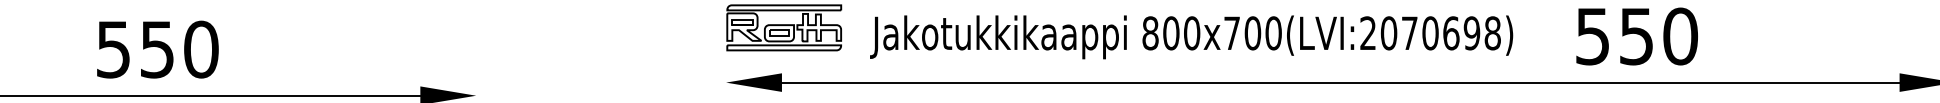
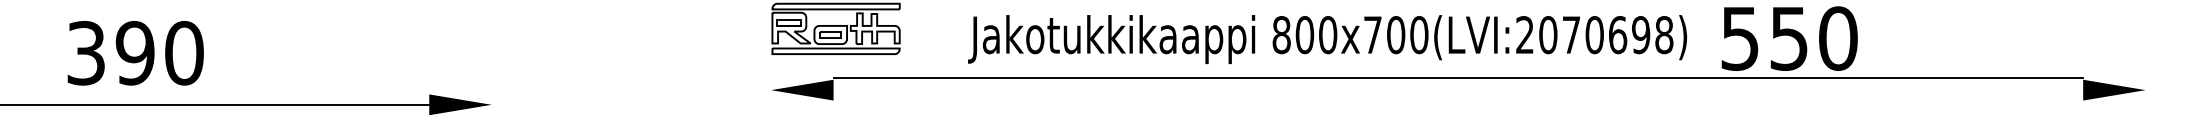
text: (1191, 37) -> (1327, 39), moved
text: (136, 49) -> (111, 53), 550 -> 390
line: (1340, 82) -> (1458, 78), moved

